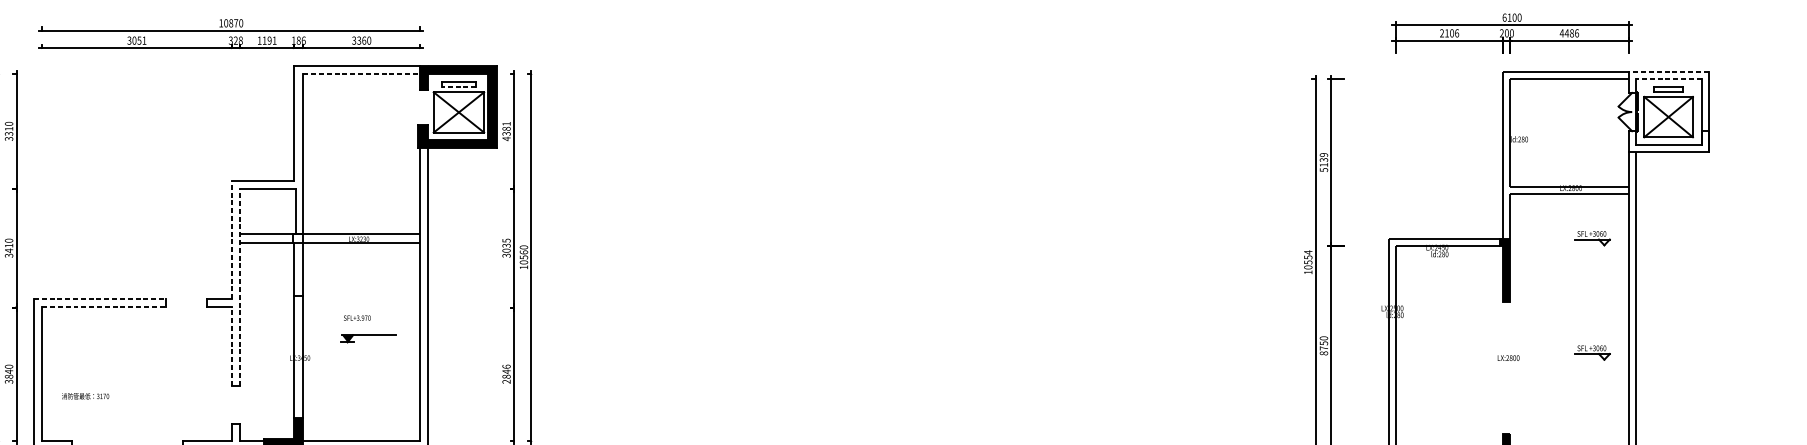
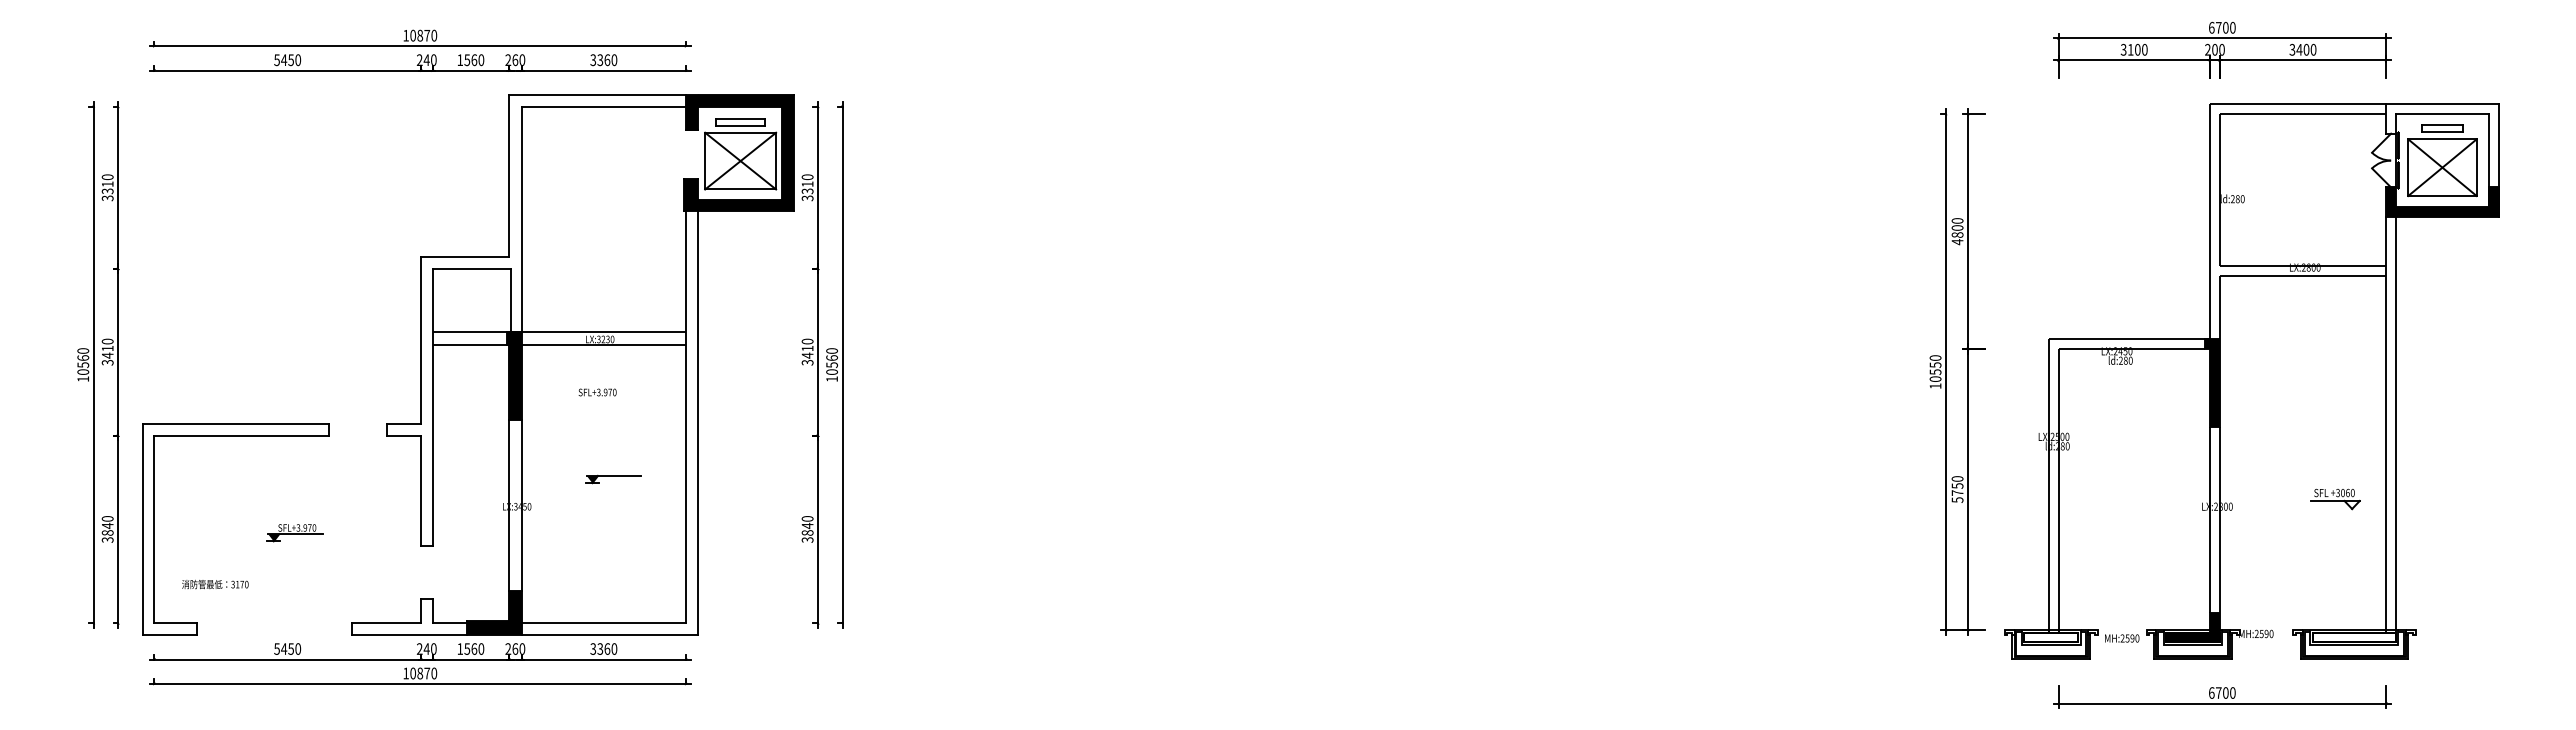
text: (1509, 17) -> (2218, 27), 6100 -> 6700
text: (1448, 33) -> (2133, 49), 2106 -> 3100
text: (1569, 33) -> (2302, 49), 4486 -> 3400
text: (136, 40) -> (287, 60), 3051 -> 5450
text: (235, 40) -> (426, 60), 328 -> 240
text: (269, 40) -> (474, 60), 1191 -> 1560
text: (298, 40) -> (515, 59), 186 -> 260
line: (1667, 72) -> (2441, 104), dashed -> solid
line: (362, 73) -> (604, 106), dashed -> solid
line: (1667, 79) -> (2441, 114), dashed -> solid
line: (458, 87) -> (740, 125), dashed -> solid
text: (506, 131) -> (807, 187), 4381 -> 3310
fill: (1668, 141) -> (2442, 201), added
text: (1323, 162) -> (1957, 231), 5139 -> 4800
part: (1592, 238) -> (2335, 338), removed
line: (231, 239) -> (420, 339), dashed -> solid
text: (506, 245) -> (807, 348), 3035 -> 3410
text: (1308, 252) -> (1935, 358), 10554 -> 10550
fill: (297, 264) -> (513, 375), added
line: (239, 286) -> (432, 406), dashed -> solid
line: (100, 298) -> (236, 423), dashed -> solid
line: (104, 307) -> (242, 435), dashed -> solid
text: (357, 318) -> (597, 392), moved
part: (368, 338) -> (613, 479), size x0.71
line: (231, 346) -> (420, 490), dashed -> solid
text: (1323, 352) -> (1957, 499), 8750 -> 5750
line: (1503, 367) -> (2210, 520), added
line: (1510, 367) -> (2219, 520), added
text: (506, 374) -> (807, 529), 2846 -> 3840
part: (141, 377) -> (294, 533), added
text: (85, 396) -> (215, 584), moved

